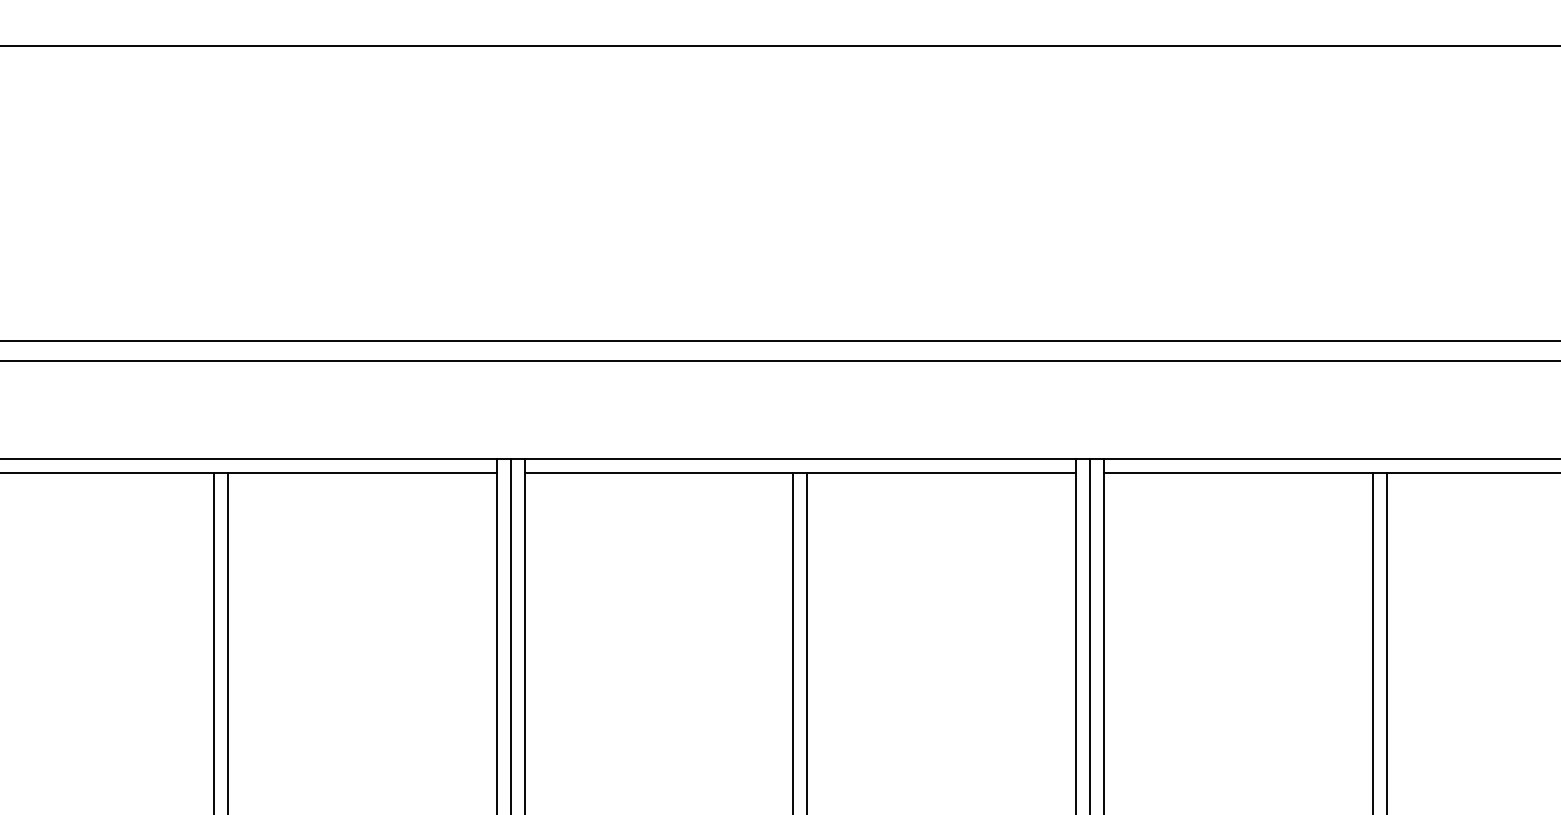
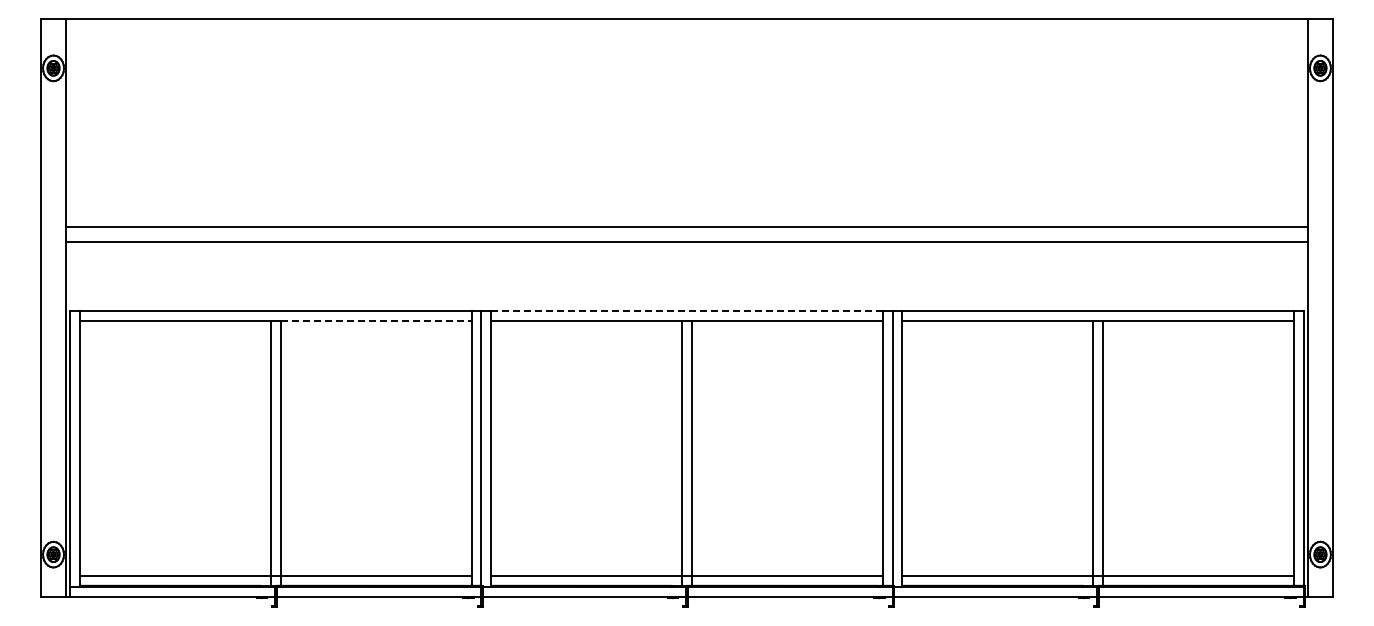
line: (801, 459) -> (687, 311), solid -> dashed
line: (362, 473) -> (376, 321), solid -> dashed

